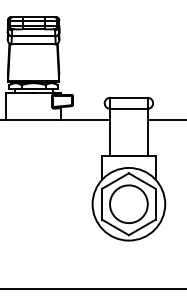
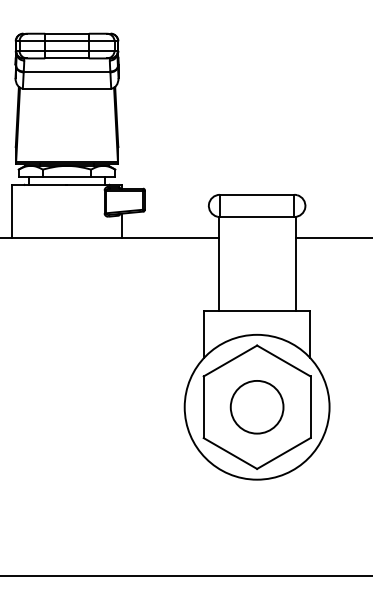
circle: (128, 204) -> (256, 407), size x0.7

